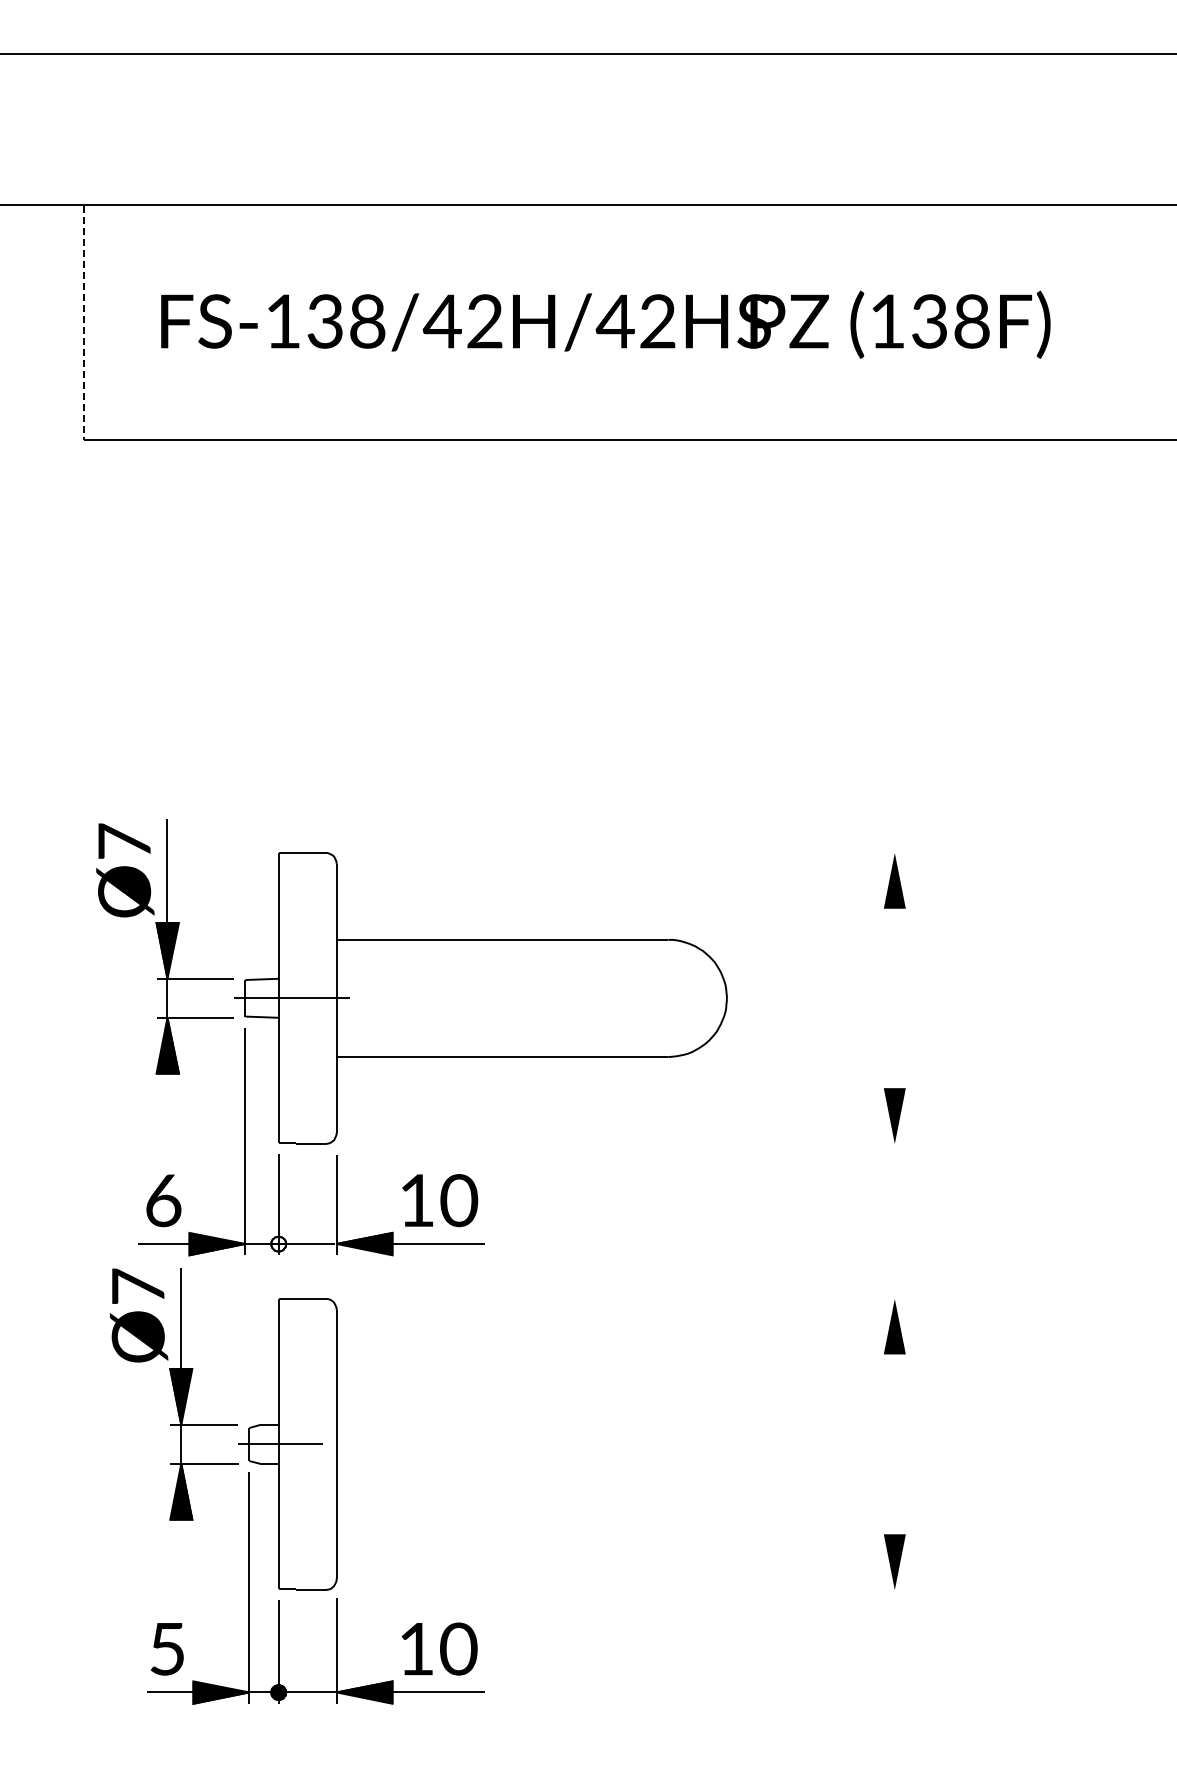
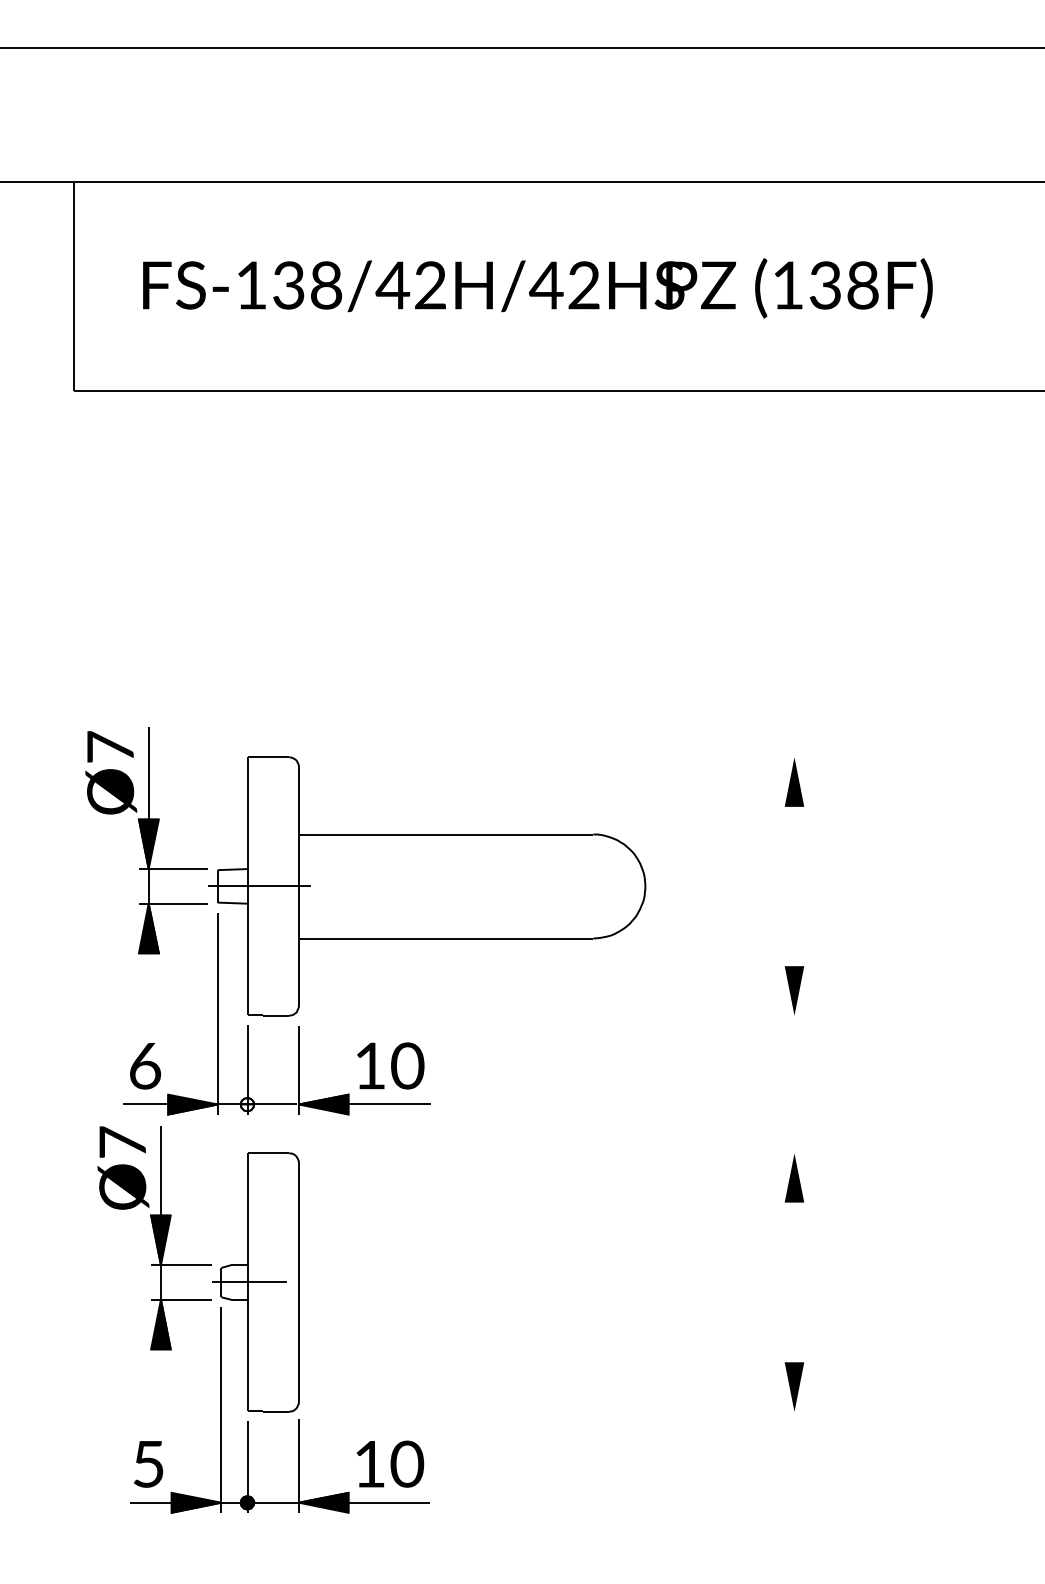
line: (83, 323) -> (74, 287), dashed -> solid

